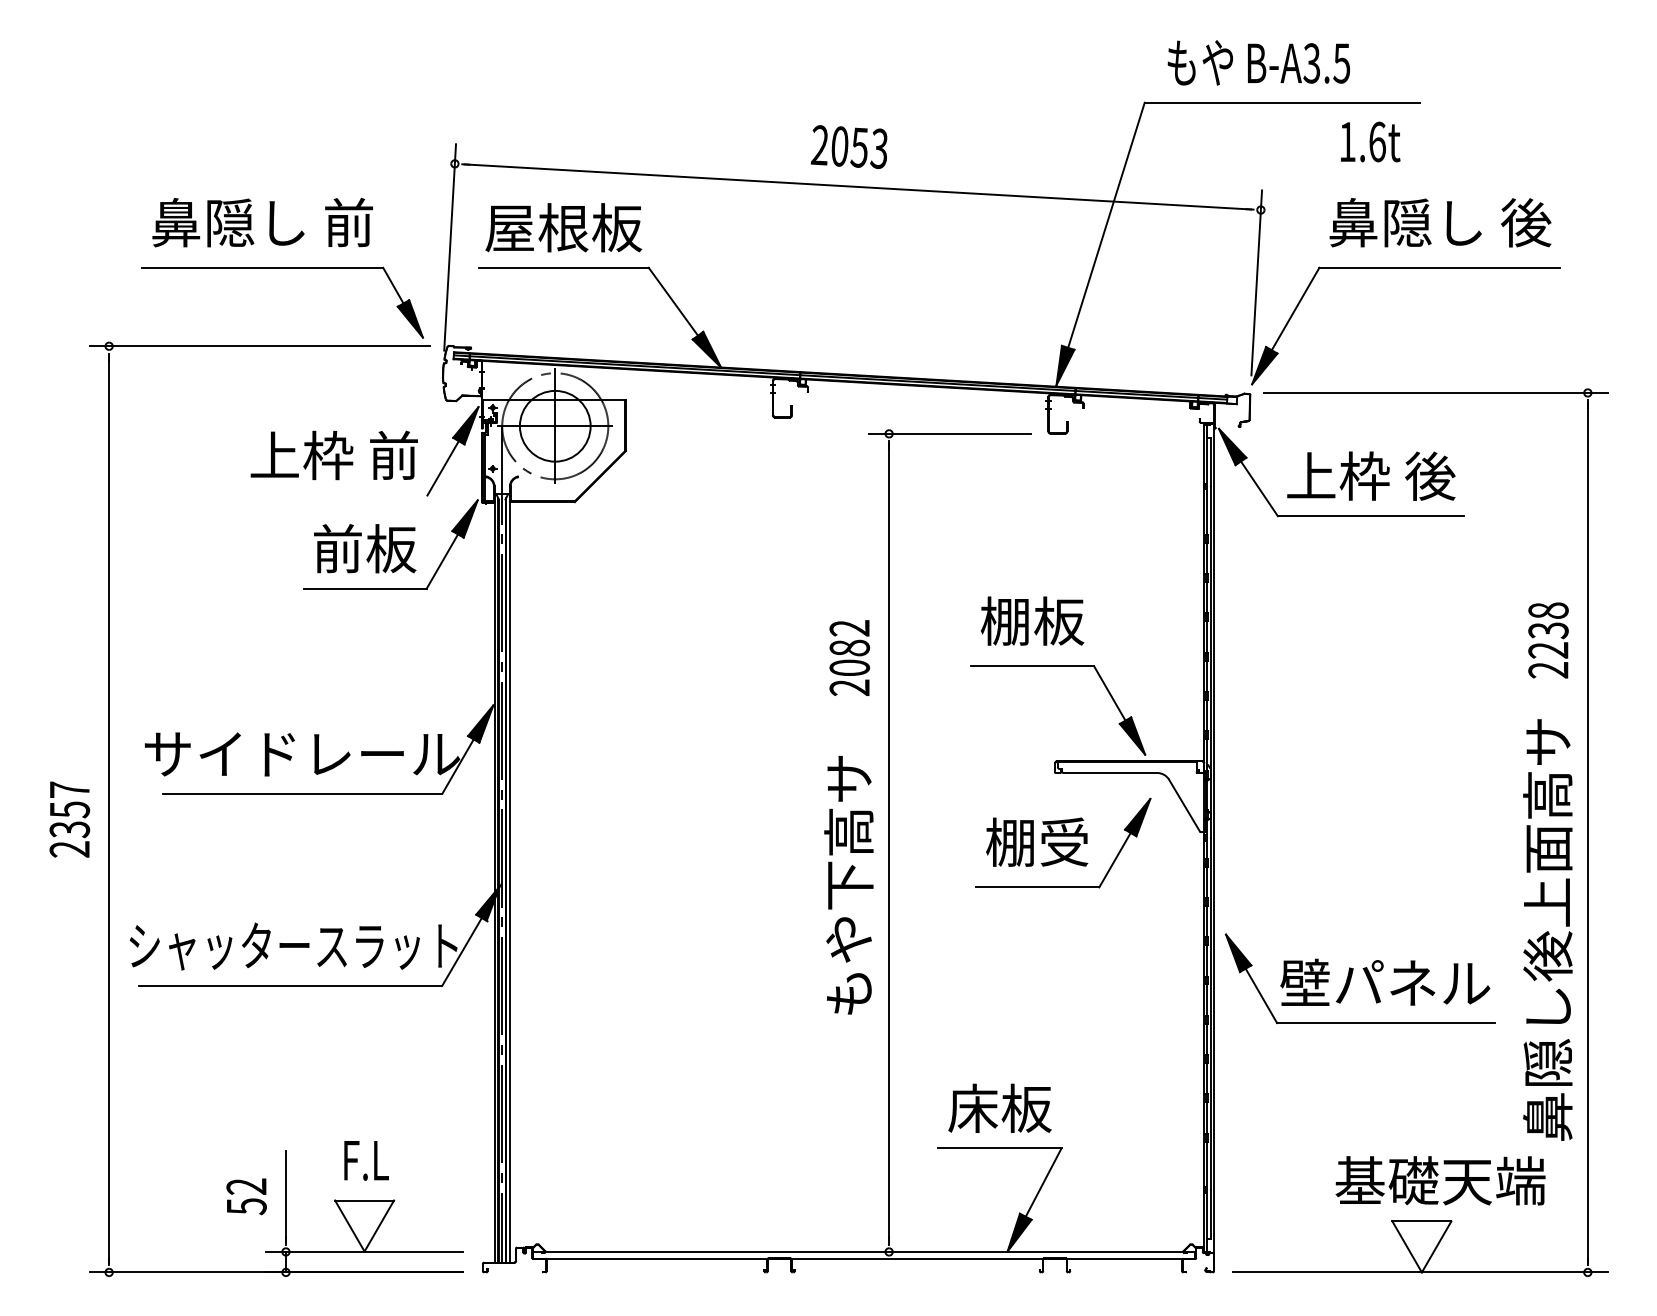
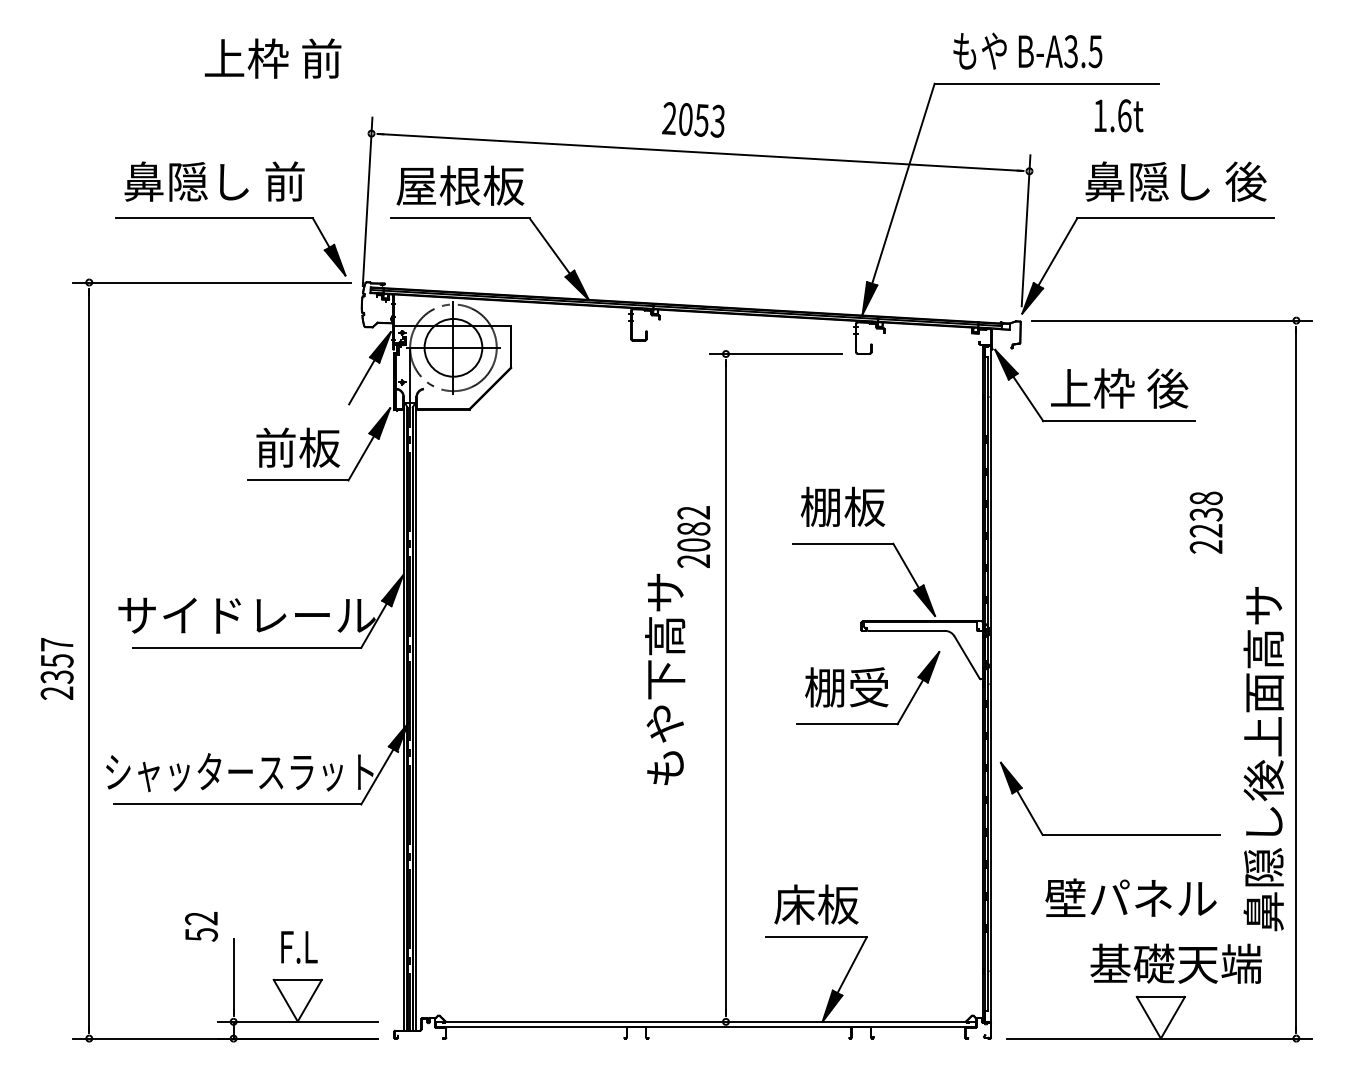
text: (333, 455) -> (272, 58), moved
text: (1547, 640) -> (1205, 522), moved
text: (849, 885) -> (665, 679), moved
text: (1384, 982) -> (1130, 897), moved
text: (246, 1196) -> (201, 926), moved

